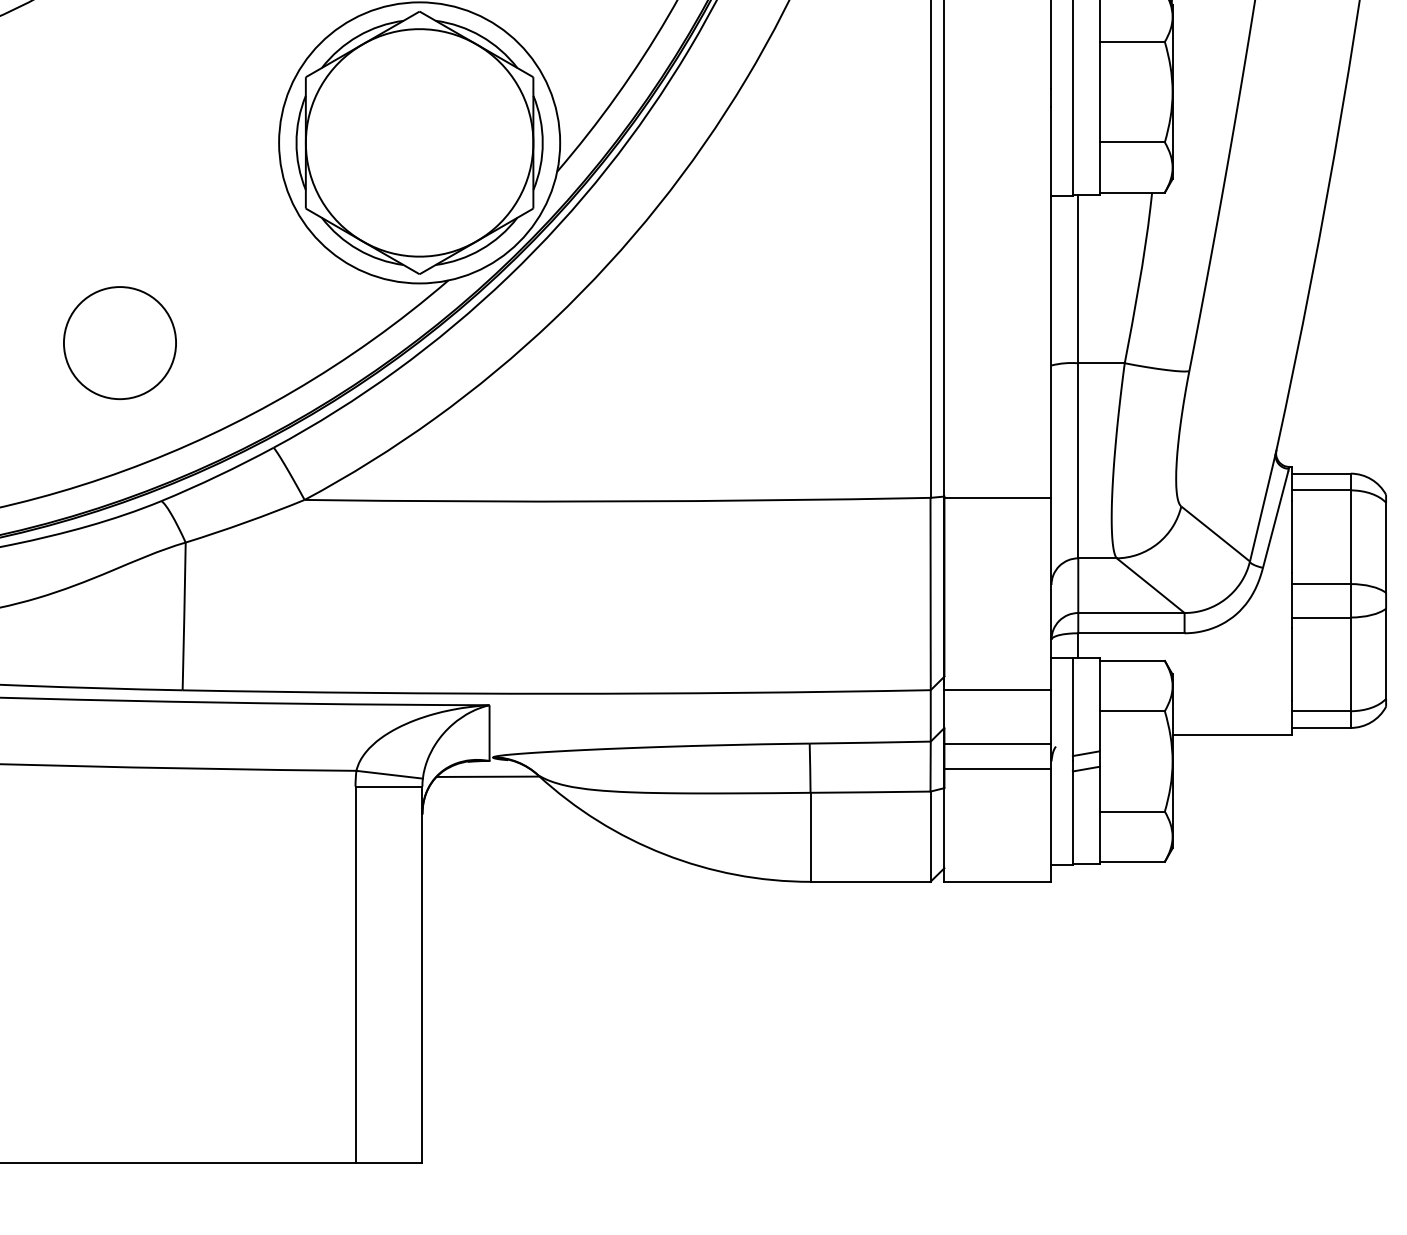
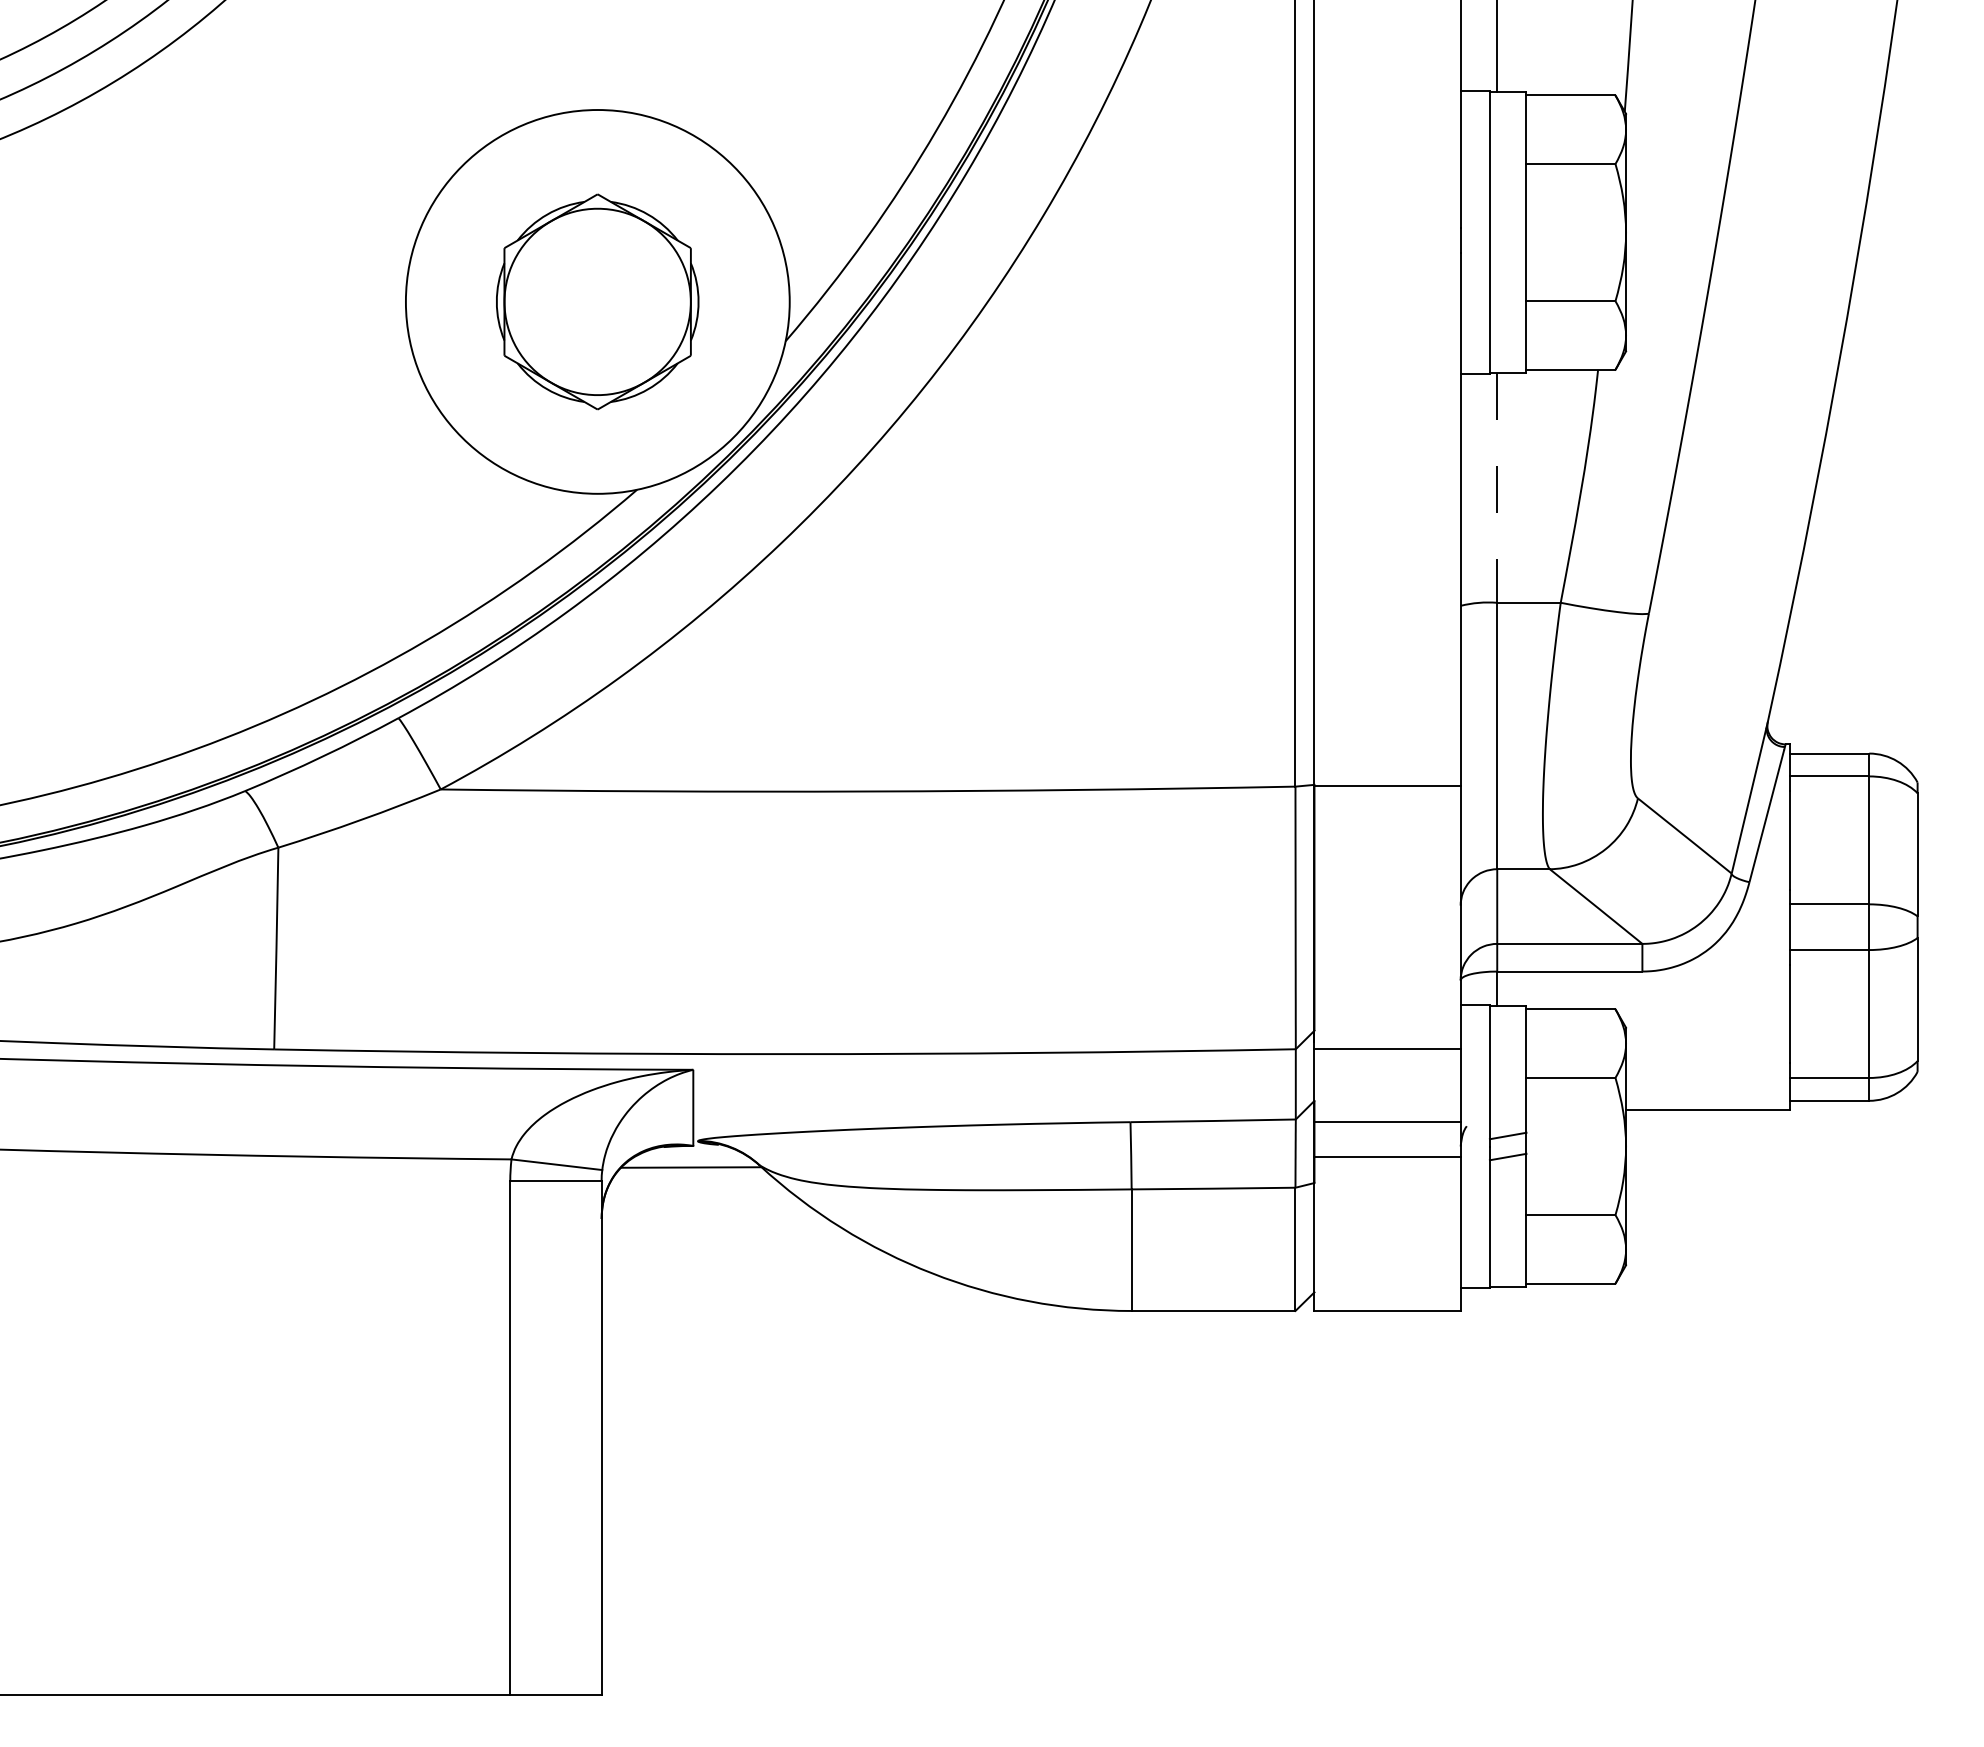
part: (419, 142) -> (597, 301), size x0.6
line: (1078, 279) -> (1497, 488), solid -> dashed
circle: (119, 342) -> (188, 574), removed

